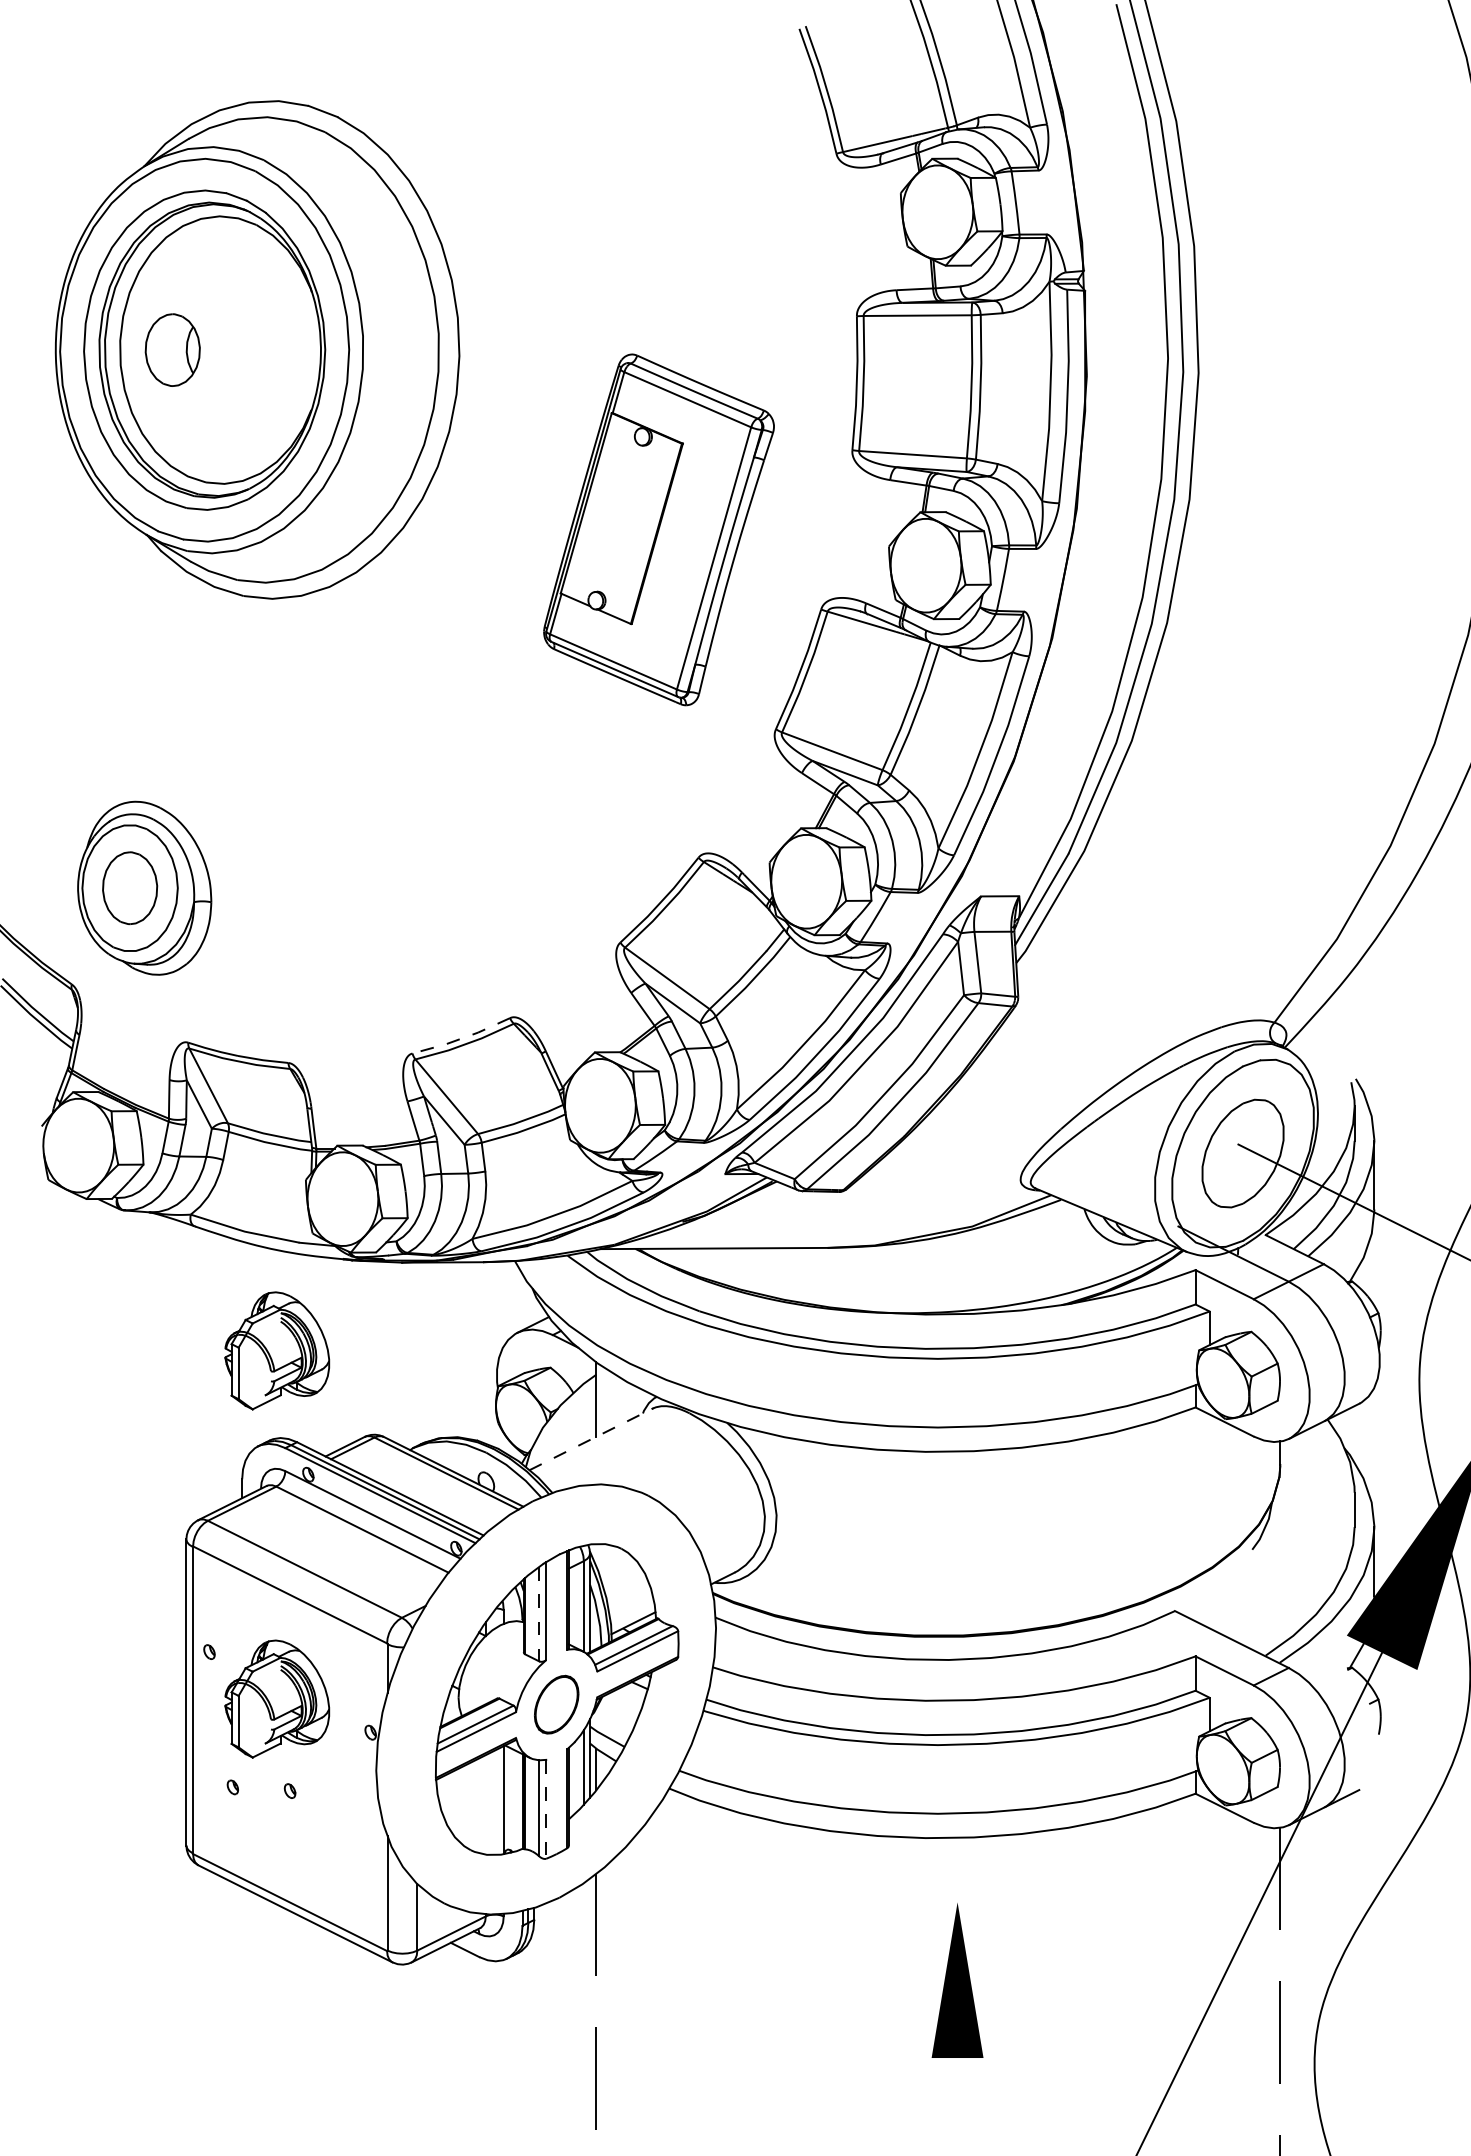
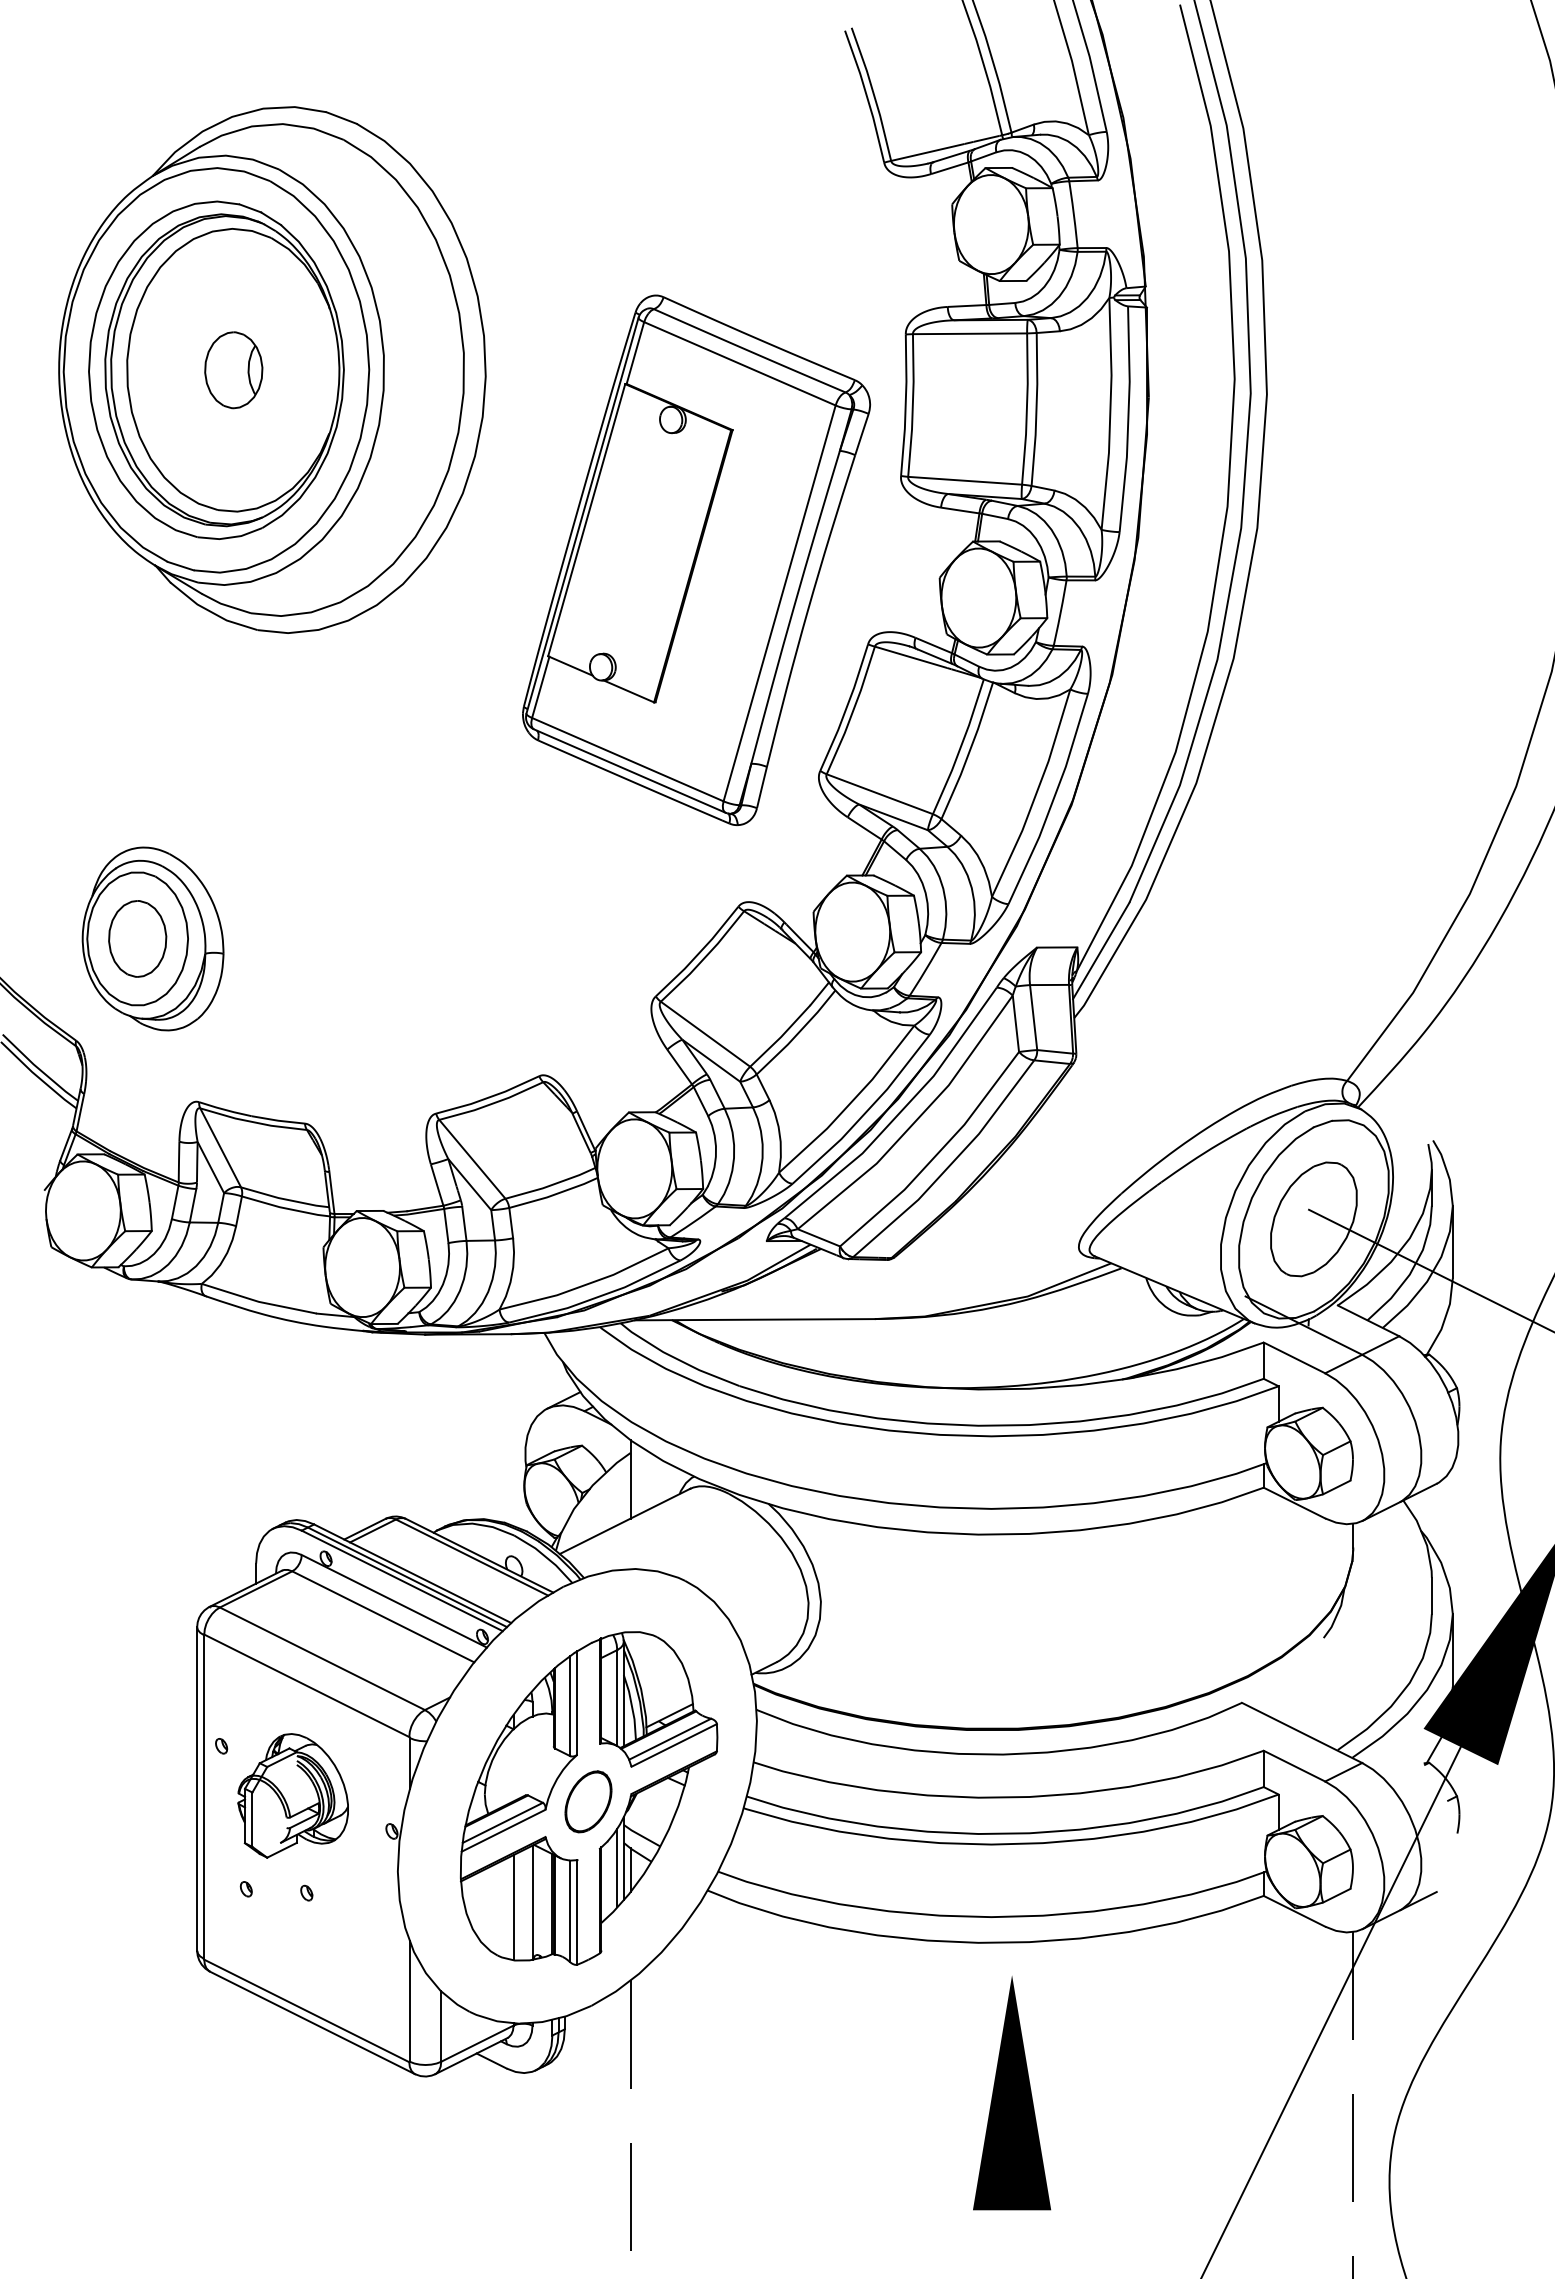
part: (172, 350) -> (233, 370), moved
part: (658, 529) -> (696, 559), size x1.43
line: (462, 1038) -> (488, 1097), dashed -> solid
part: (276, 1350) -> (292, 1427), removed
line: (590, 1439) -> (624, 1521), dashed -> solid
line: (539, 1614) -> (570, 1706), dashed -> solid
line: (485, 1804) -> (513, 1907), added
line: (546, 1809) -> (577, 1912), dashed -> solid
part: (957, 1980) -> (1012, 2093), size x1.43

